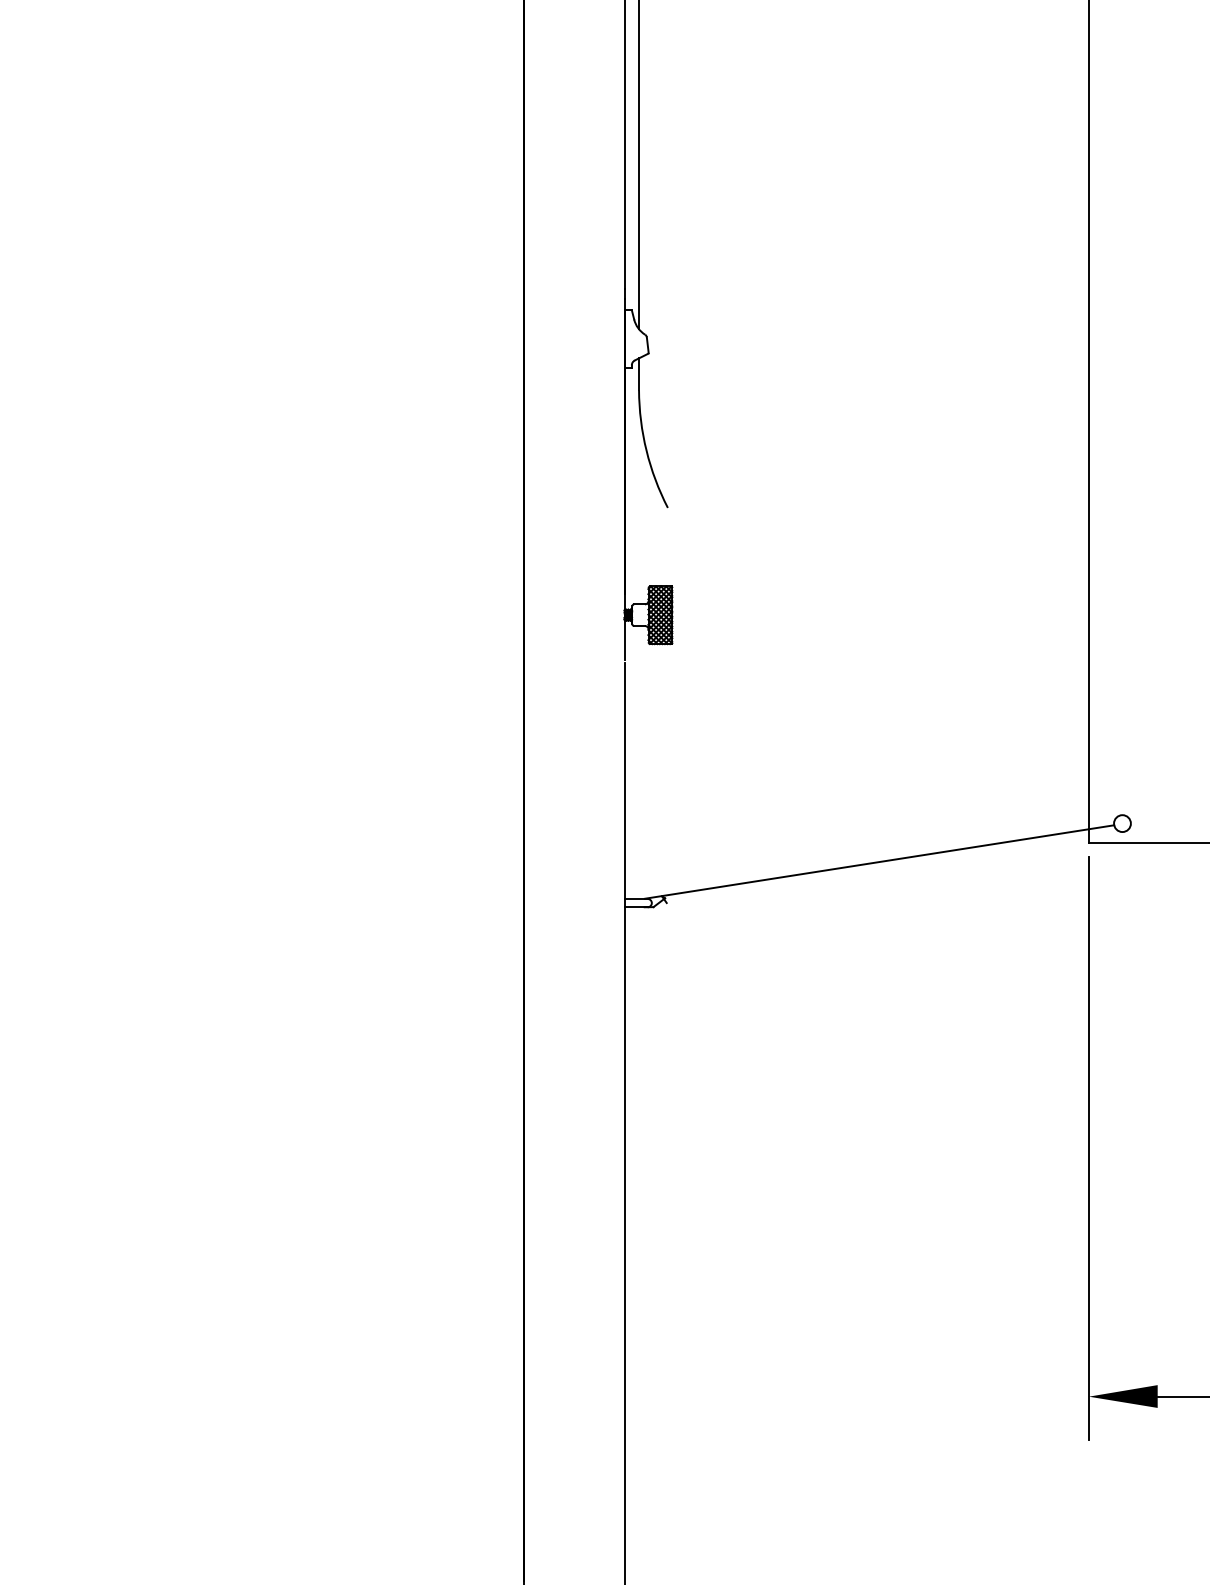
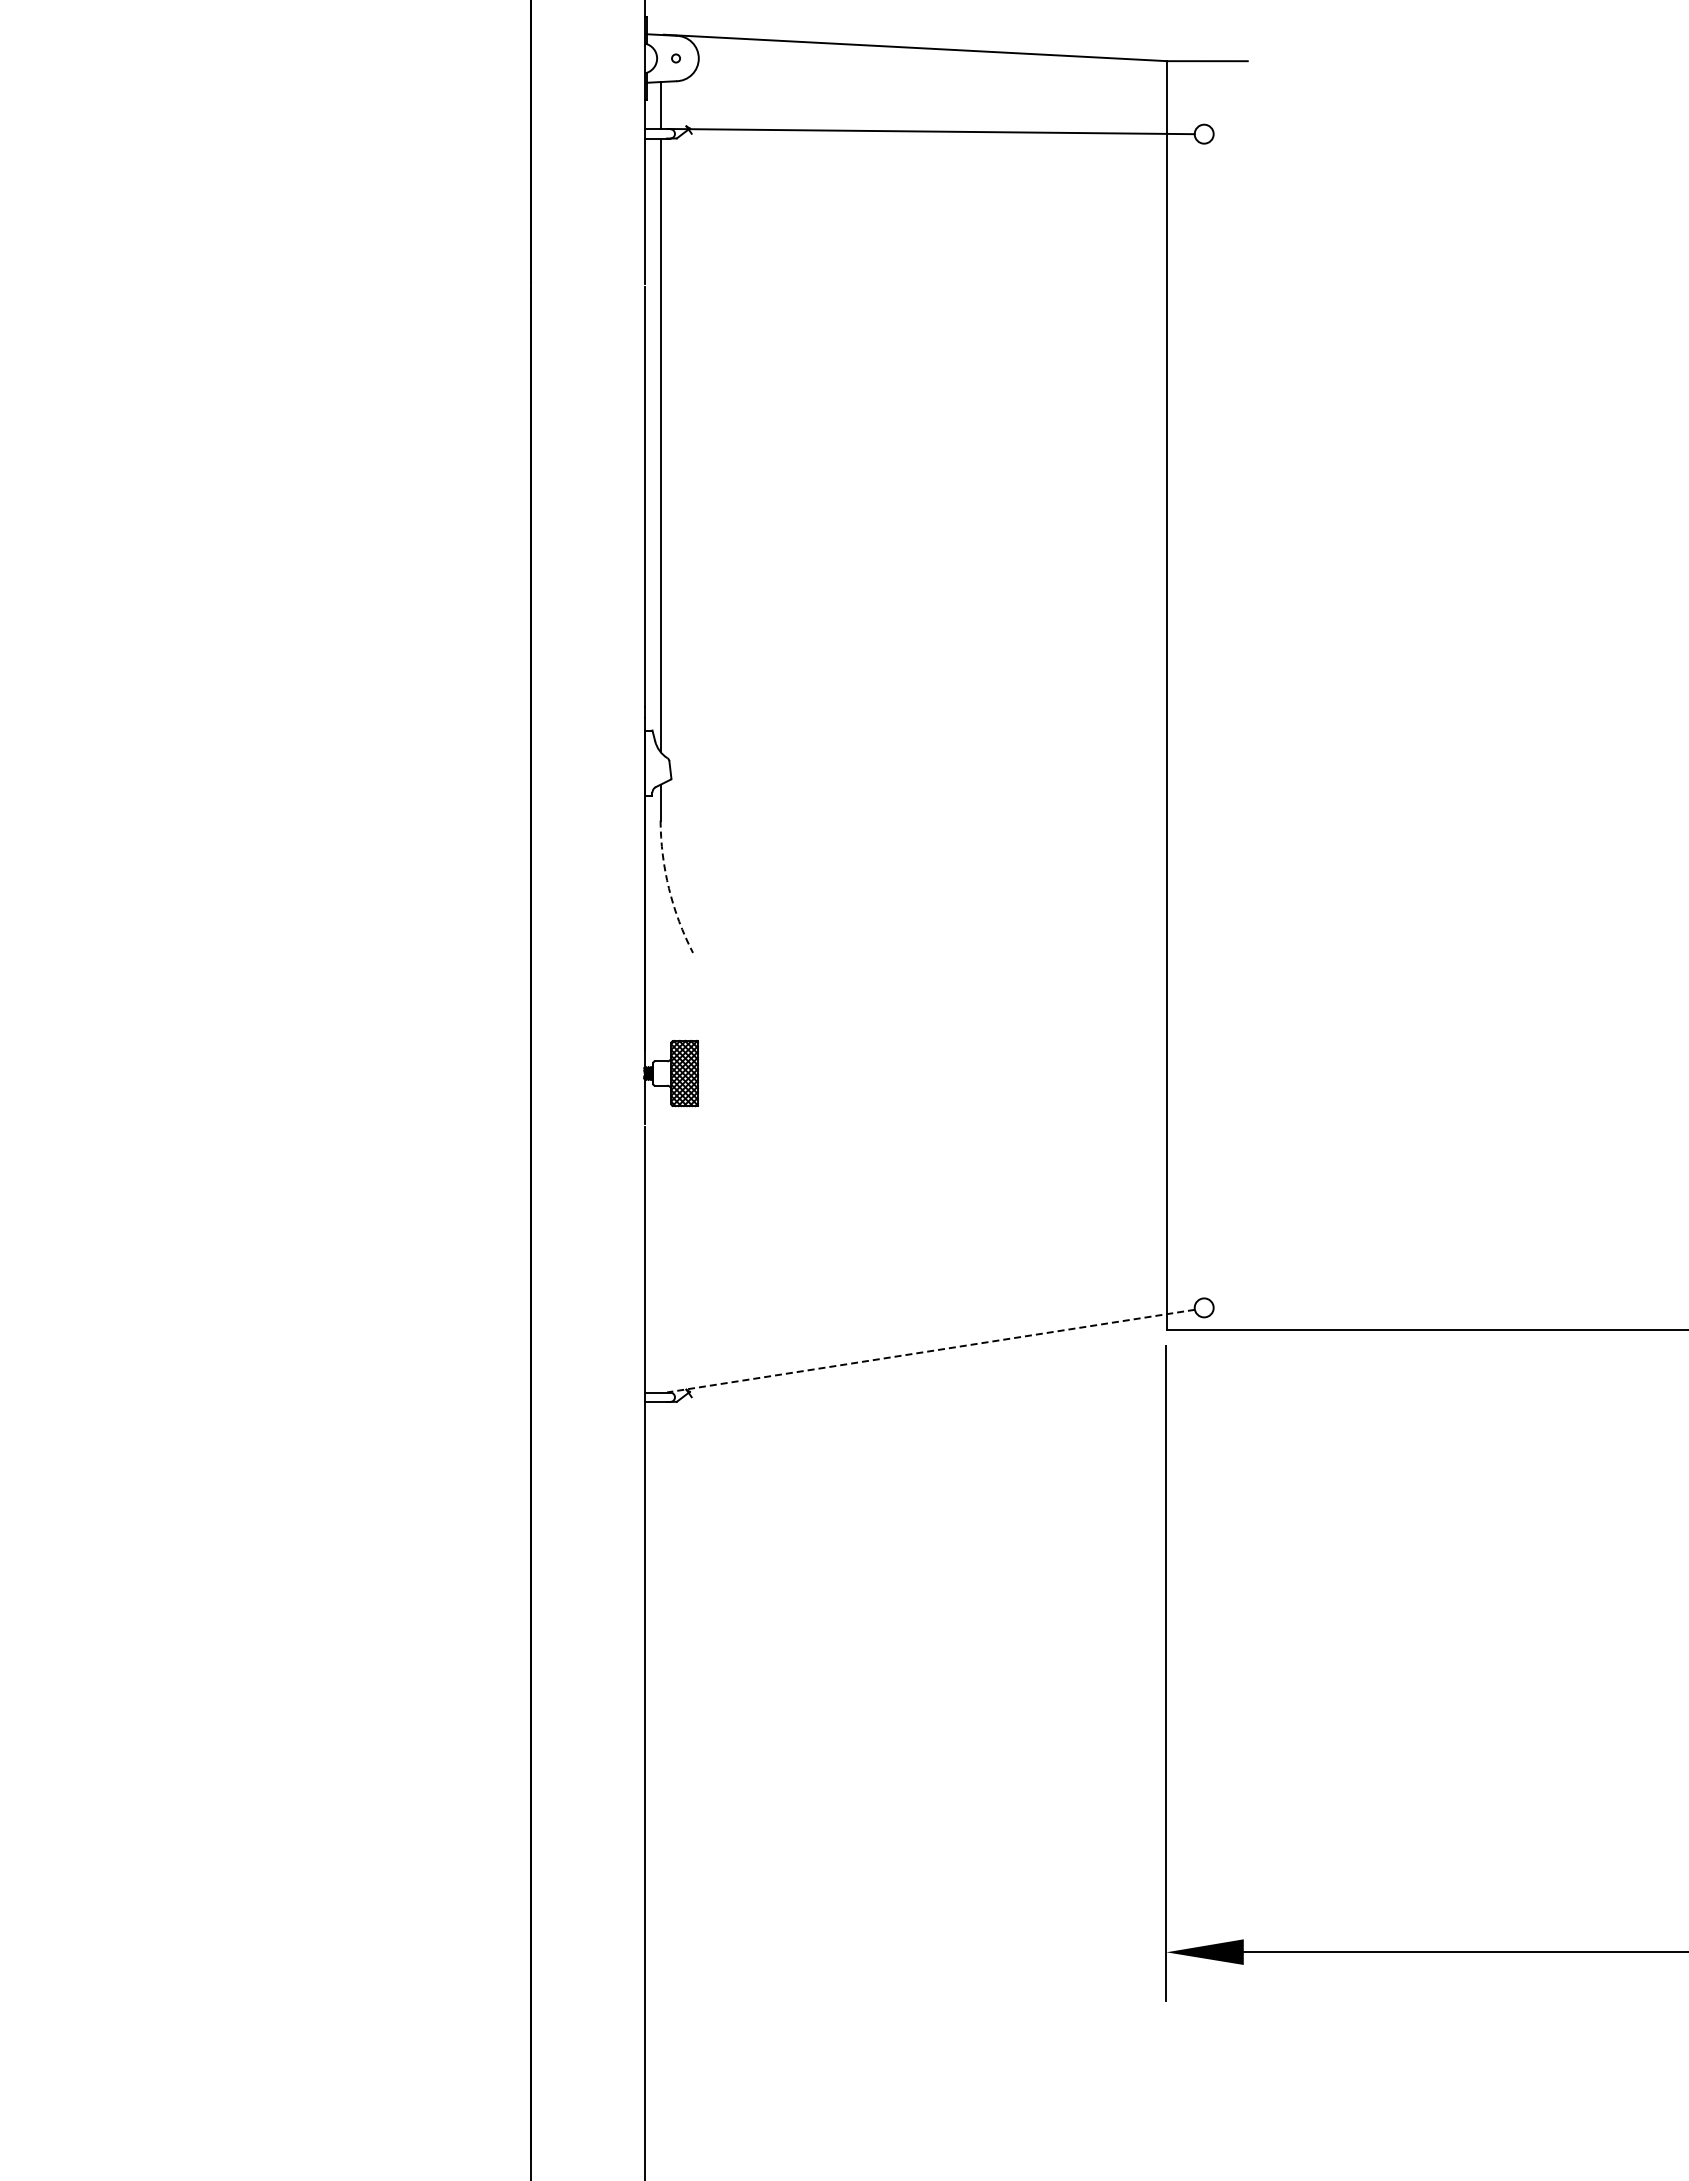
arc: (646, 450) -> (669, 888), solid -> dashed
line: (879, 862) -> (930, 1351), solid -> dashed

